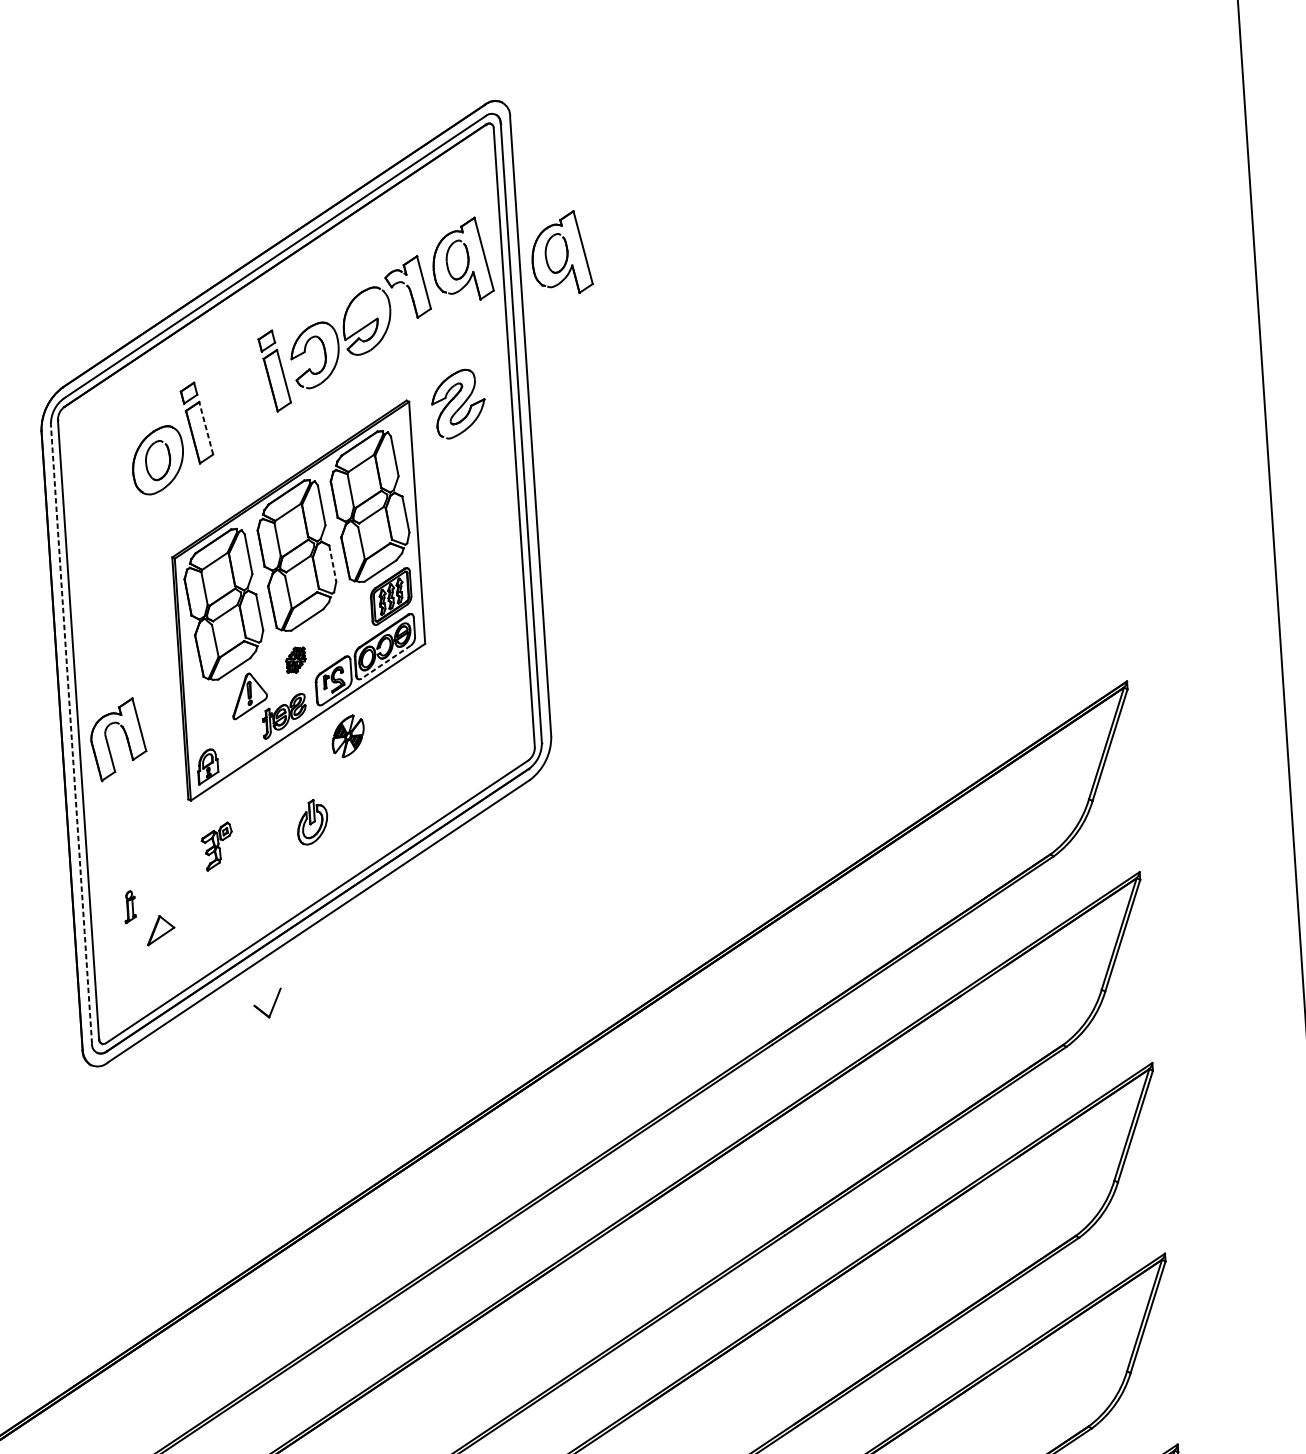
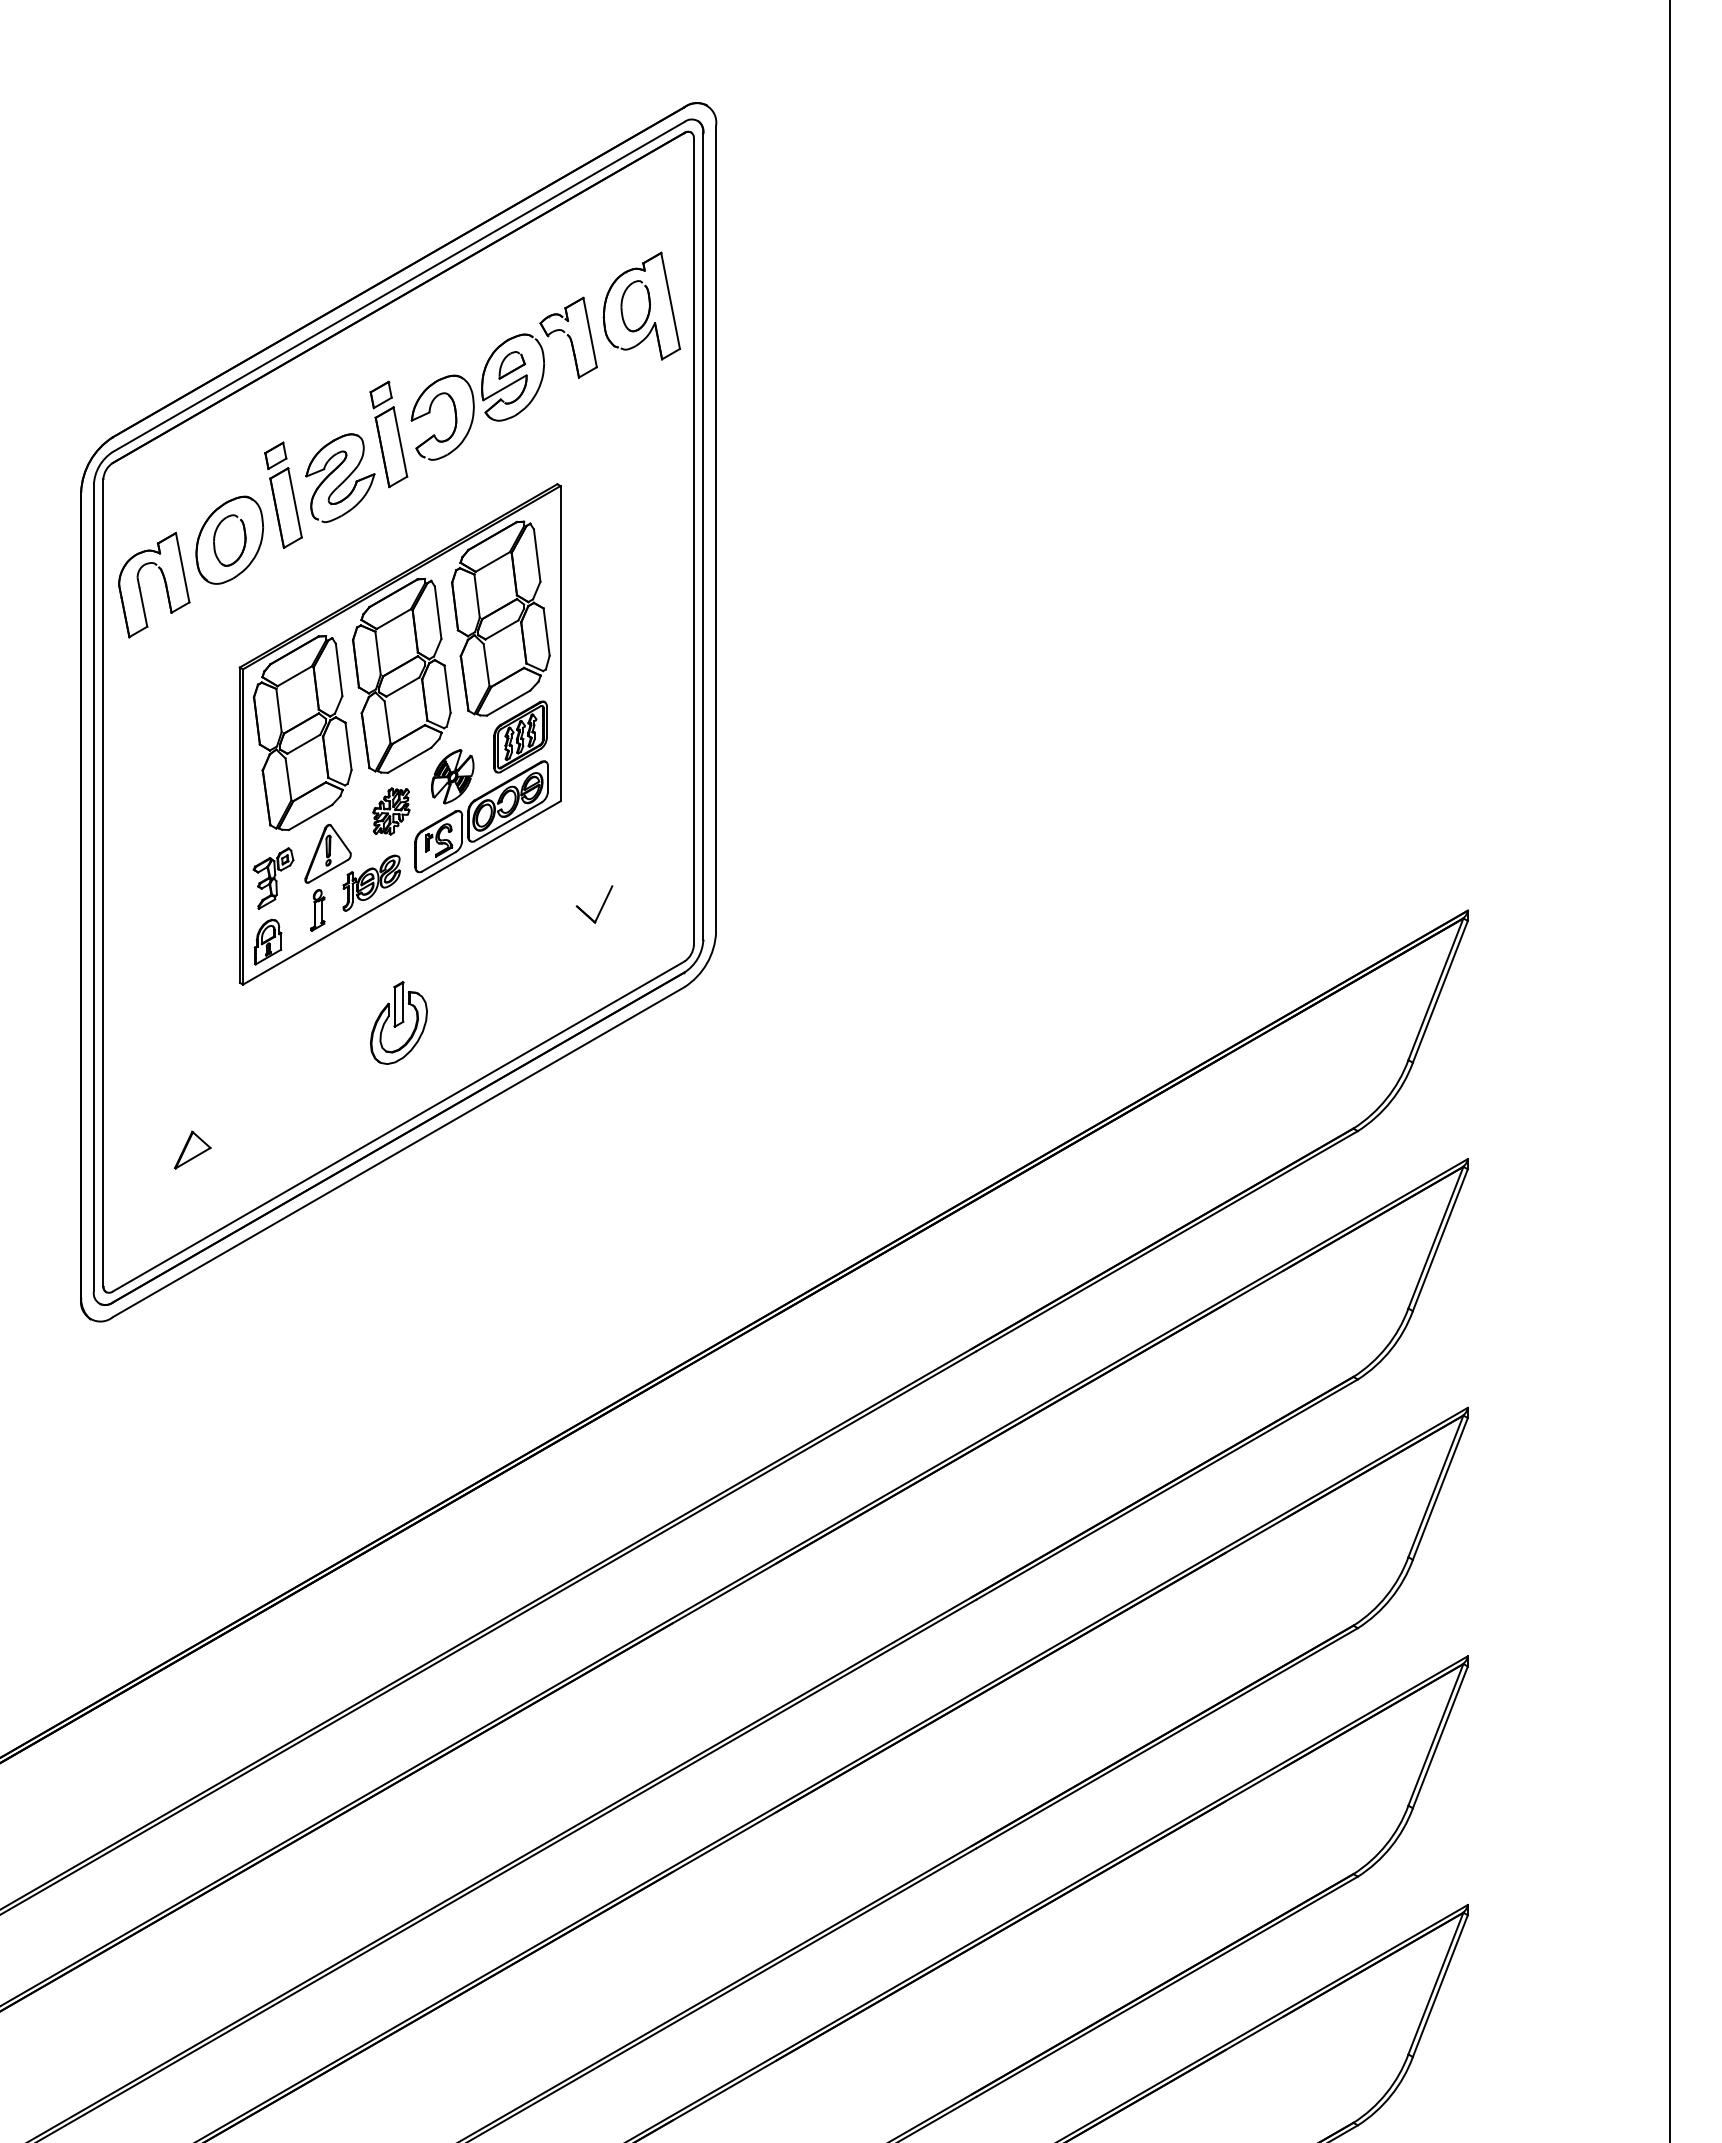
part: (566, 253) -> (777, 307), removed
part: (366, 311) -> (512, 365), added
part: (458, 403) -> (340, 477), moved
line: (205, 428) -> (294, 502), dashed -> solid
line: (332, 563) -> (447, 689), dashed -> solid
part: (295, 660) -> (391, 811), size x1.43
line: (385, 661) -> (507, 821), dashed -> solid
line: (71, 733) -> (93, 887), dashed -> solid
part: (348, 736) -> (452, 776), moved
part: (126, 737) -> (164, 583), moved
part: (312, 821) -> (398, 1022), size x1.43
part: (217, 846) -> (273, 878), moved
part: (129, 907) -> (317, 910), moved
part: (272, 1006) -> (600, 908), moved

